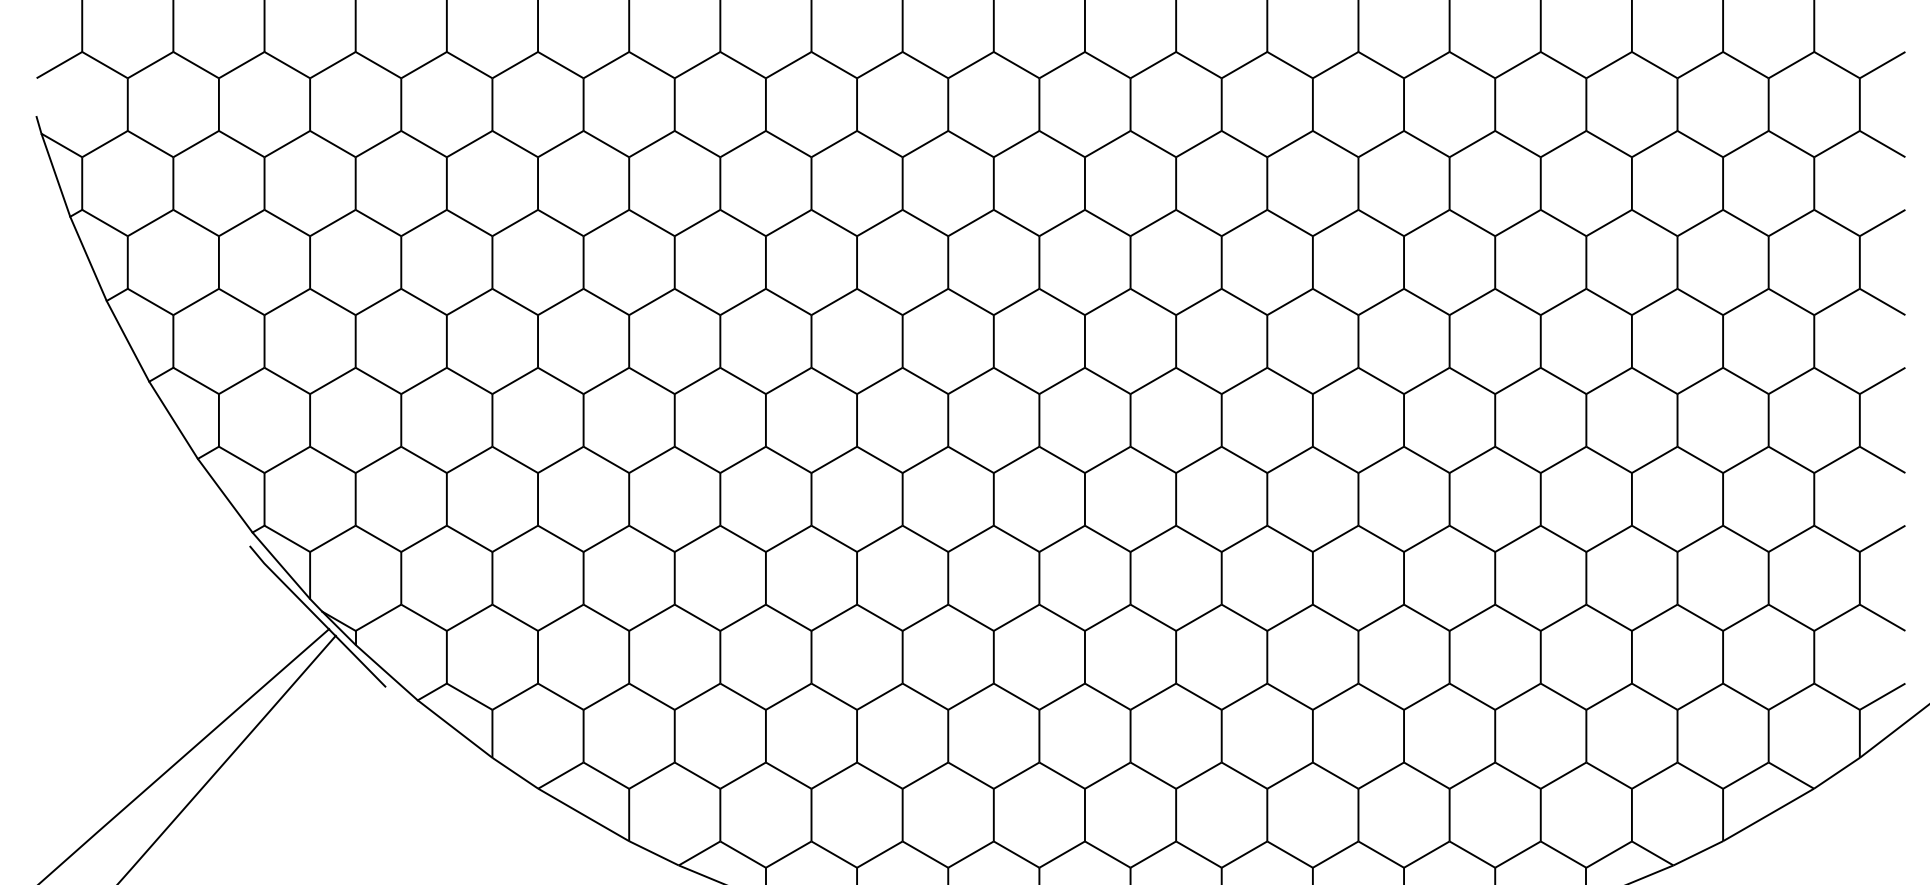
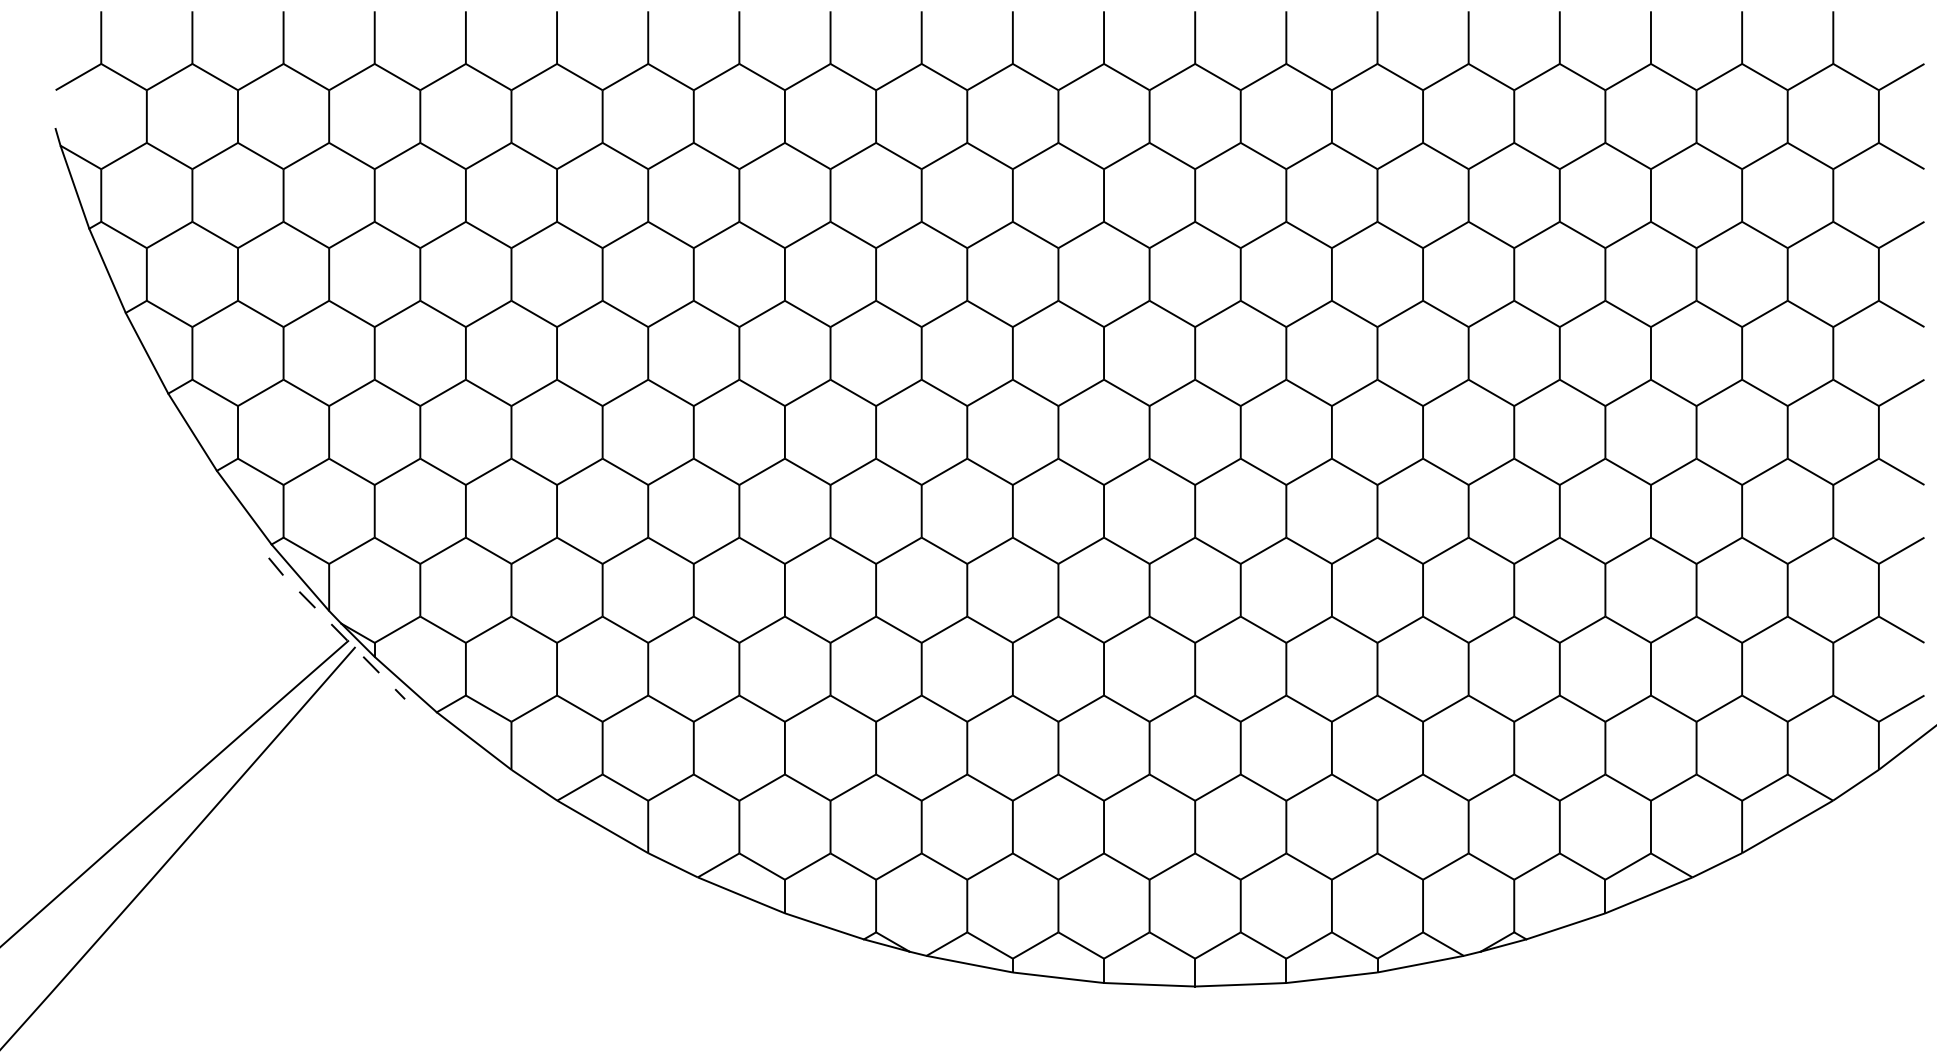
line: (316, 616) -> (335, 628), solid -> dashed

